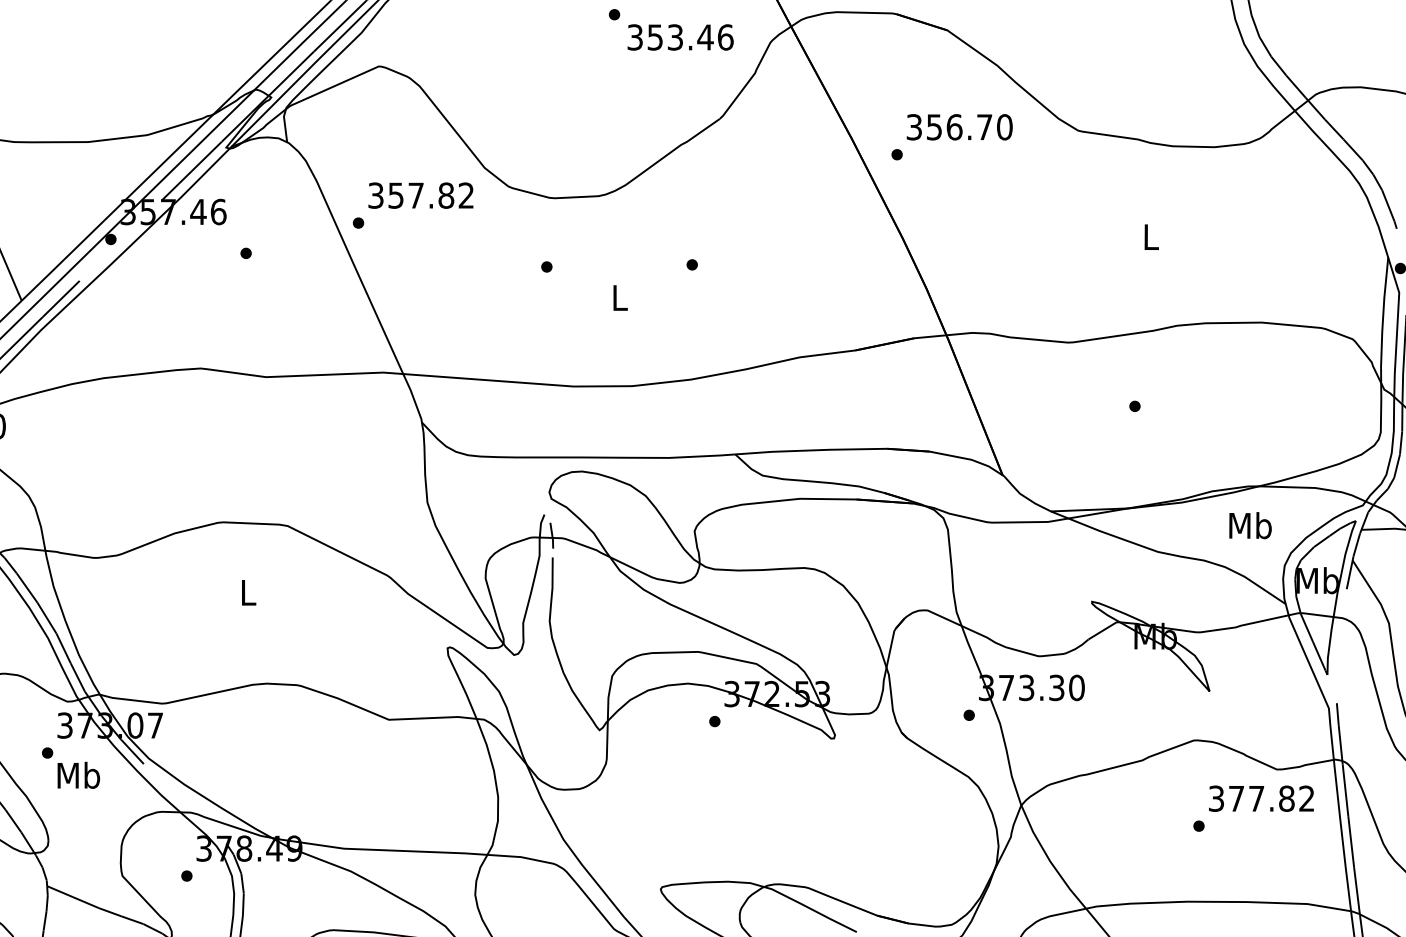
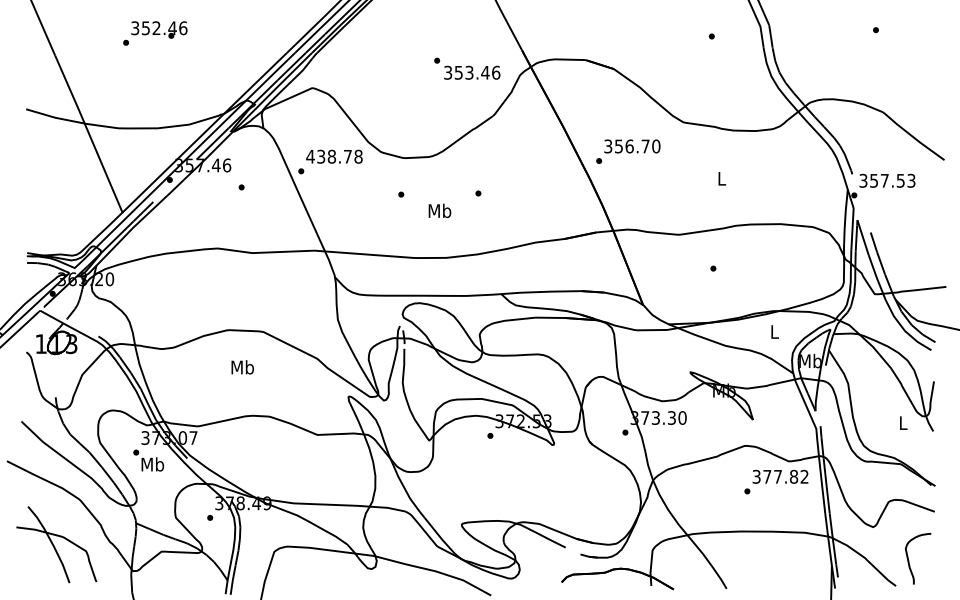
text: (952, 136) -> (628, 151), moved
text: (421, 195) -> (334, 156), 357.82 -> 438.78
text: (618, 296) -> (439, 210), L -> Mb
text: (1250, 524) -> (774, 331), Mb -> L
text: (247, 592) -> (242, 367), L -> Mb

